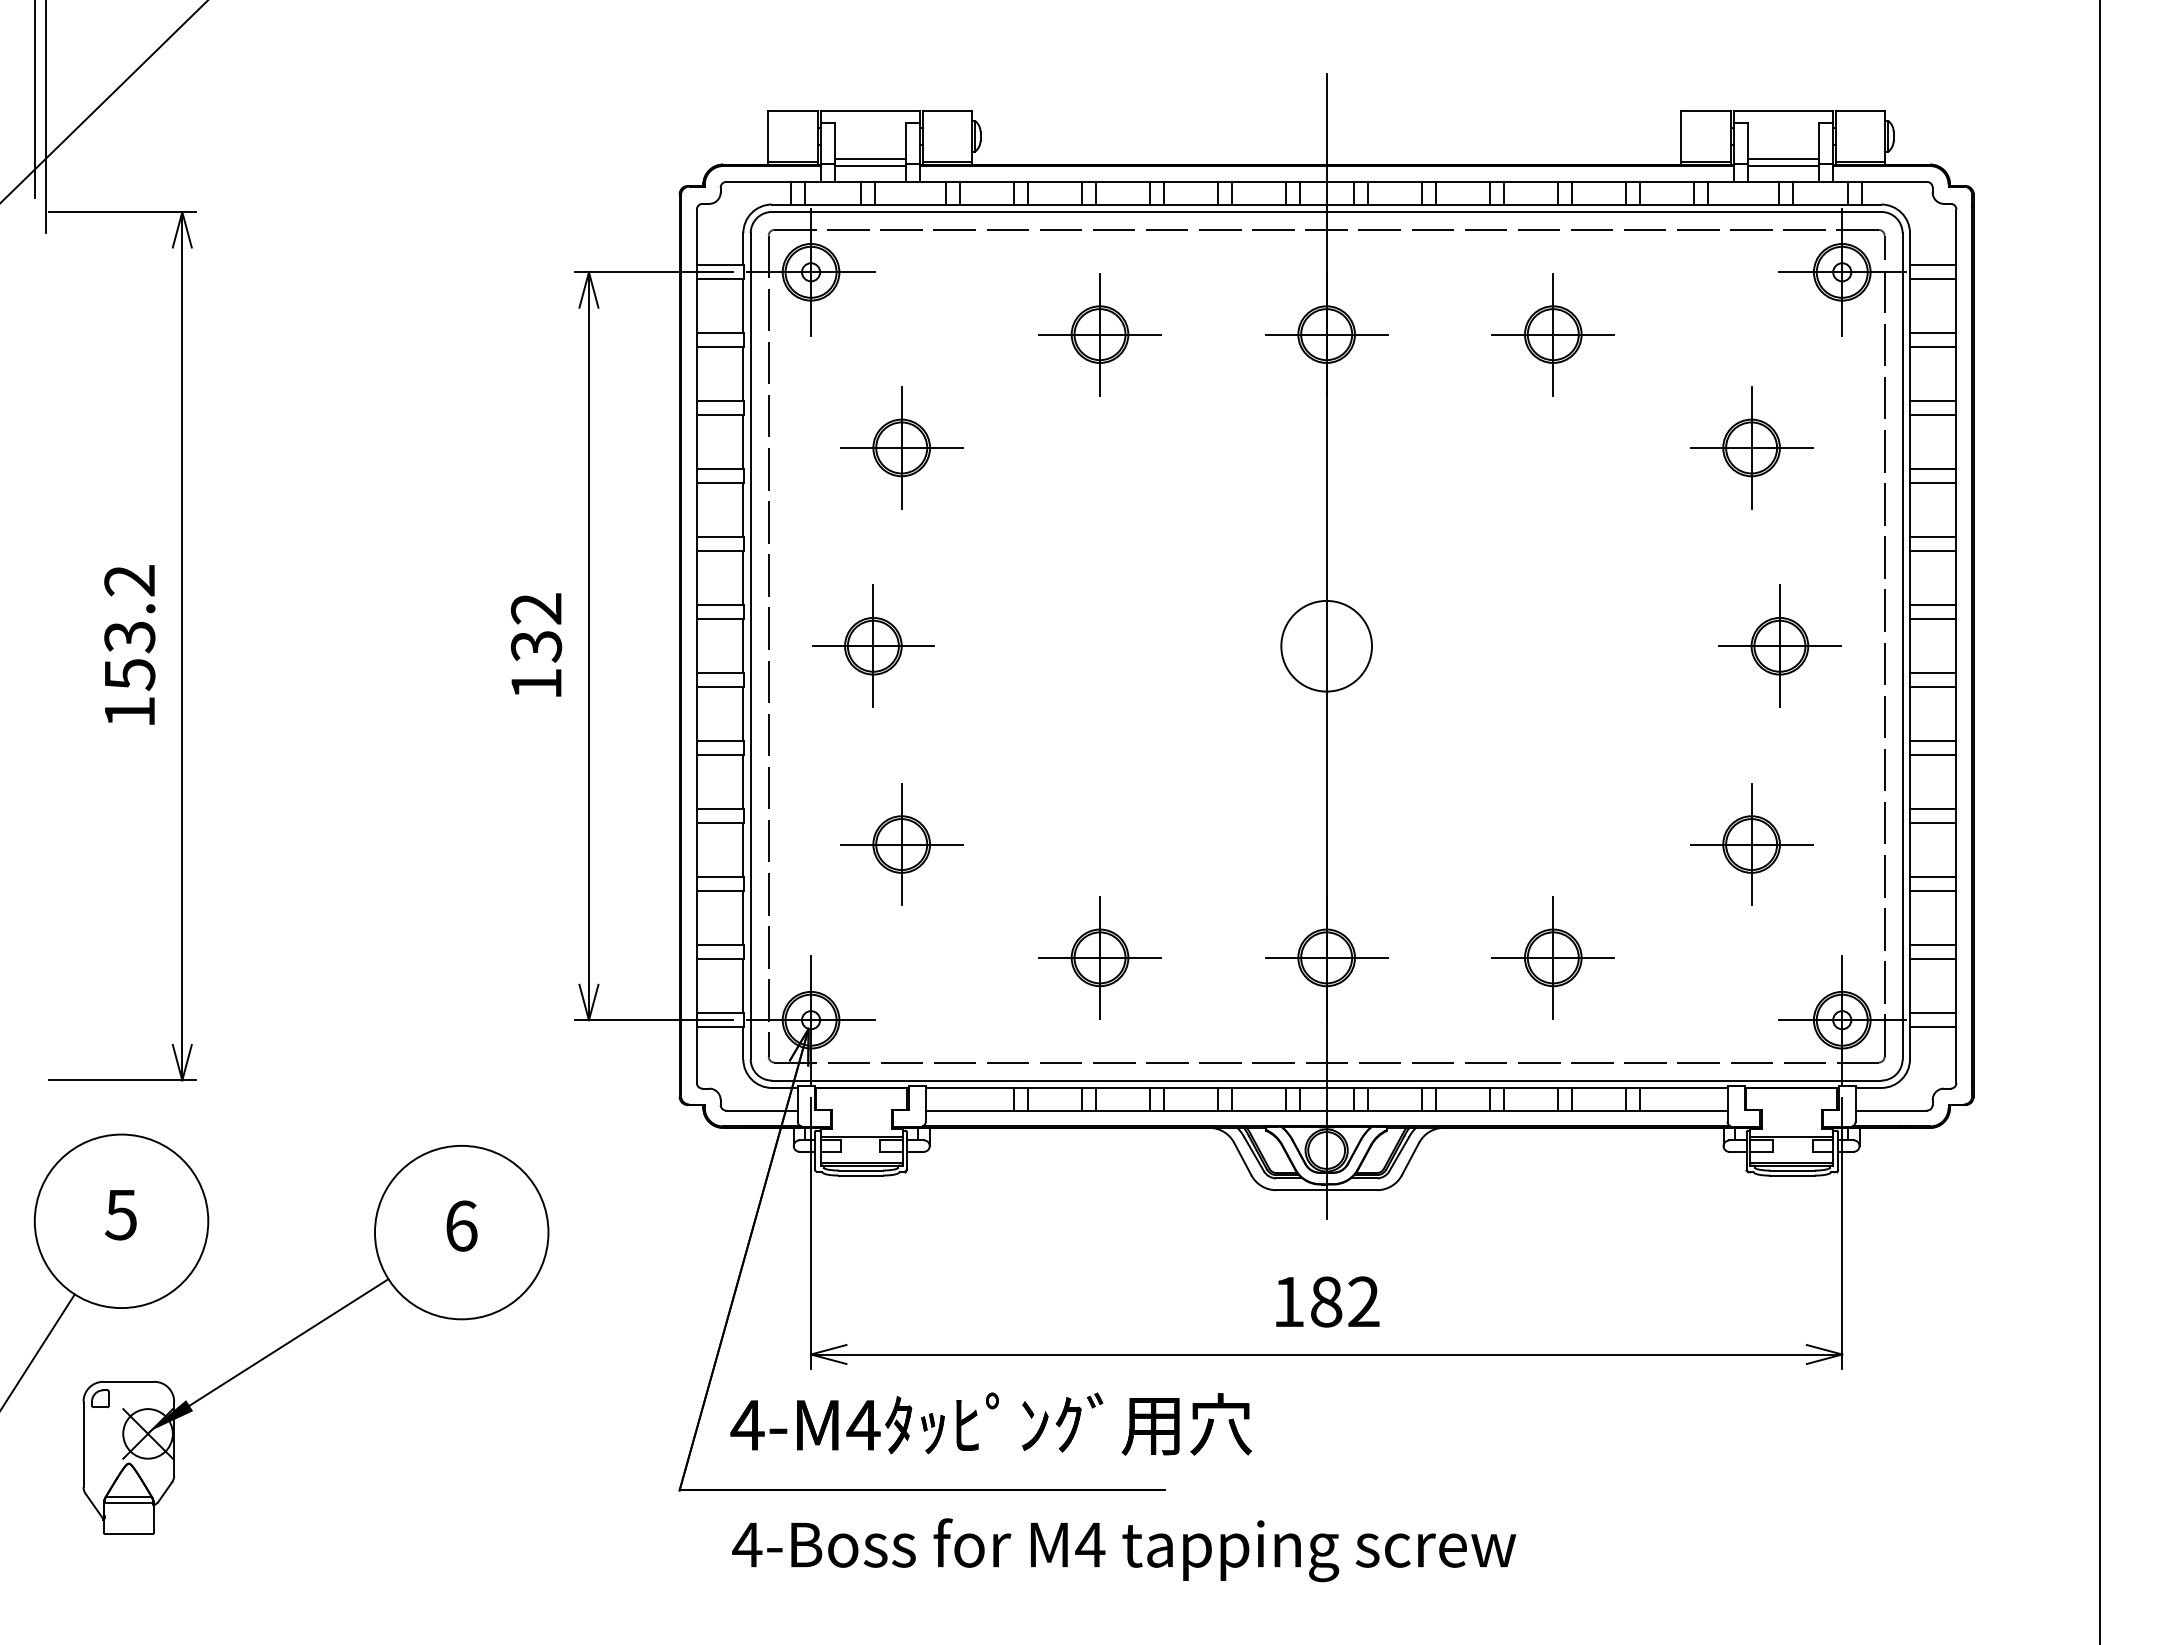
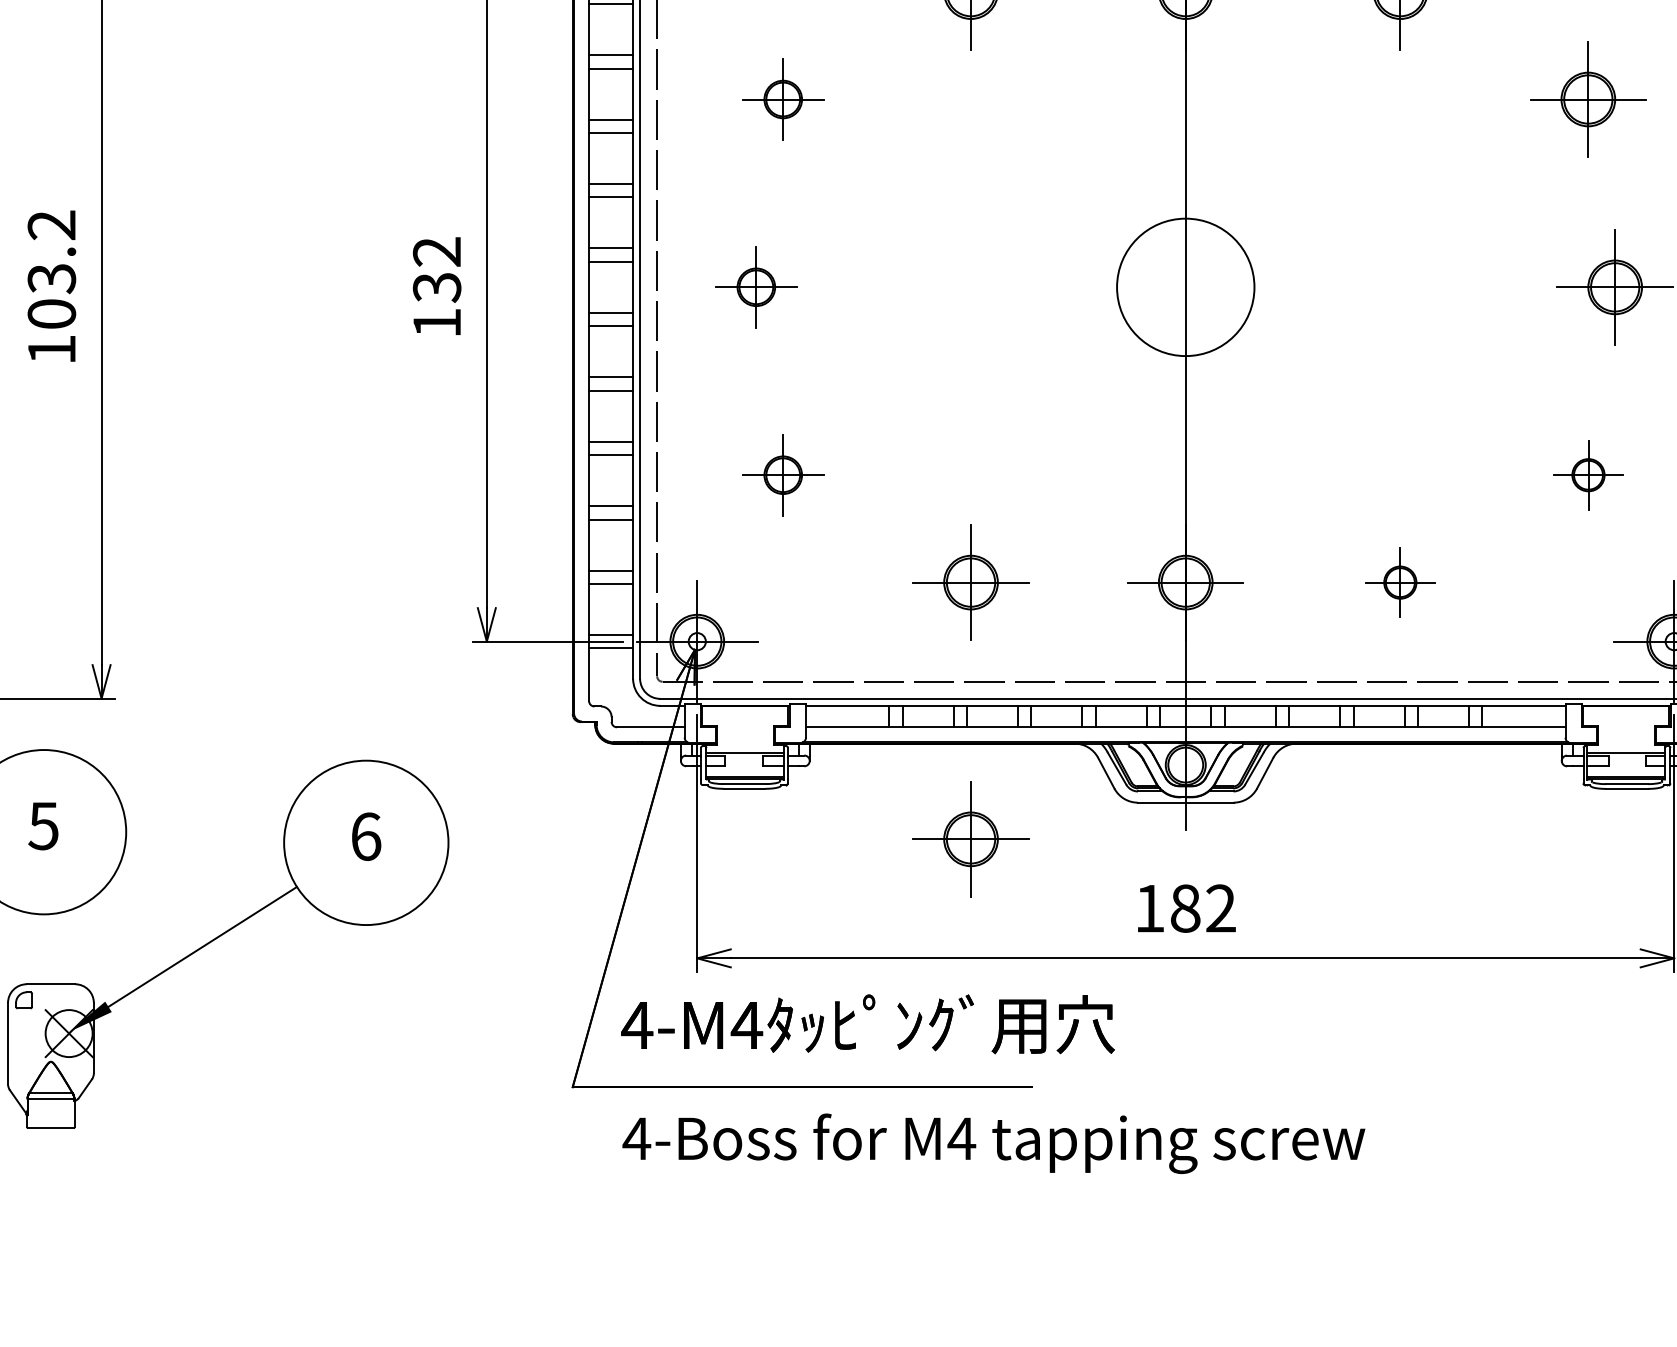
part: (901, 447) -> (782, 99), size x0.7
part: (873, 645) -> (756, 286), size x0.7
circle: (1326, 645) -> (1185, 286), size x1.6
text: (129, 675) -> (51, 315), 153.2 -> 103.2
part: (901, 844) -> (782, 475), size x0.7
part: (1751, 844) -> (1588, 475), size x0.6
part: (1552, 957) -> (1399, 582), size x0.6
part: (1099, 1228) -> (970, 838), added

